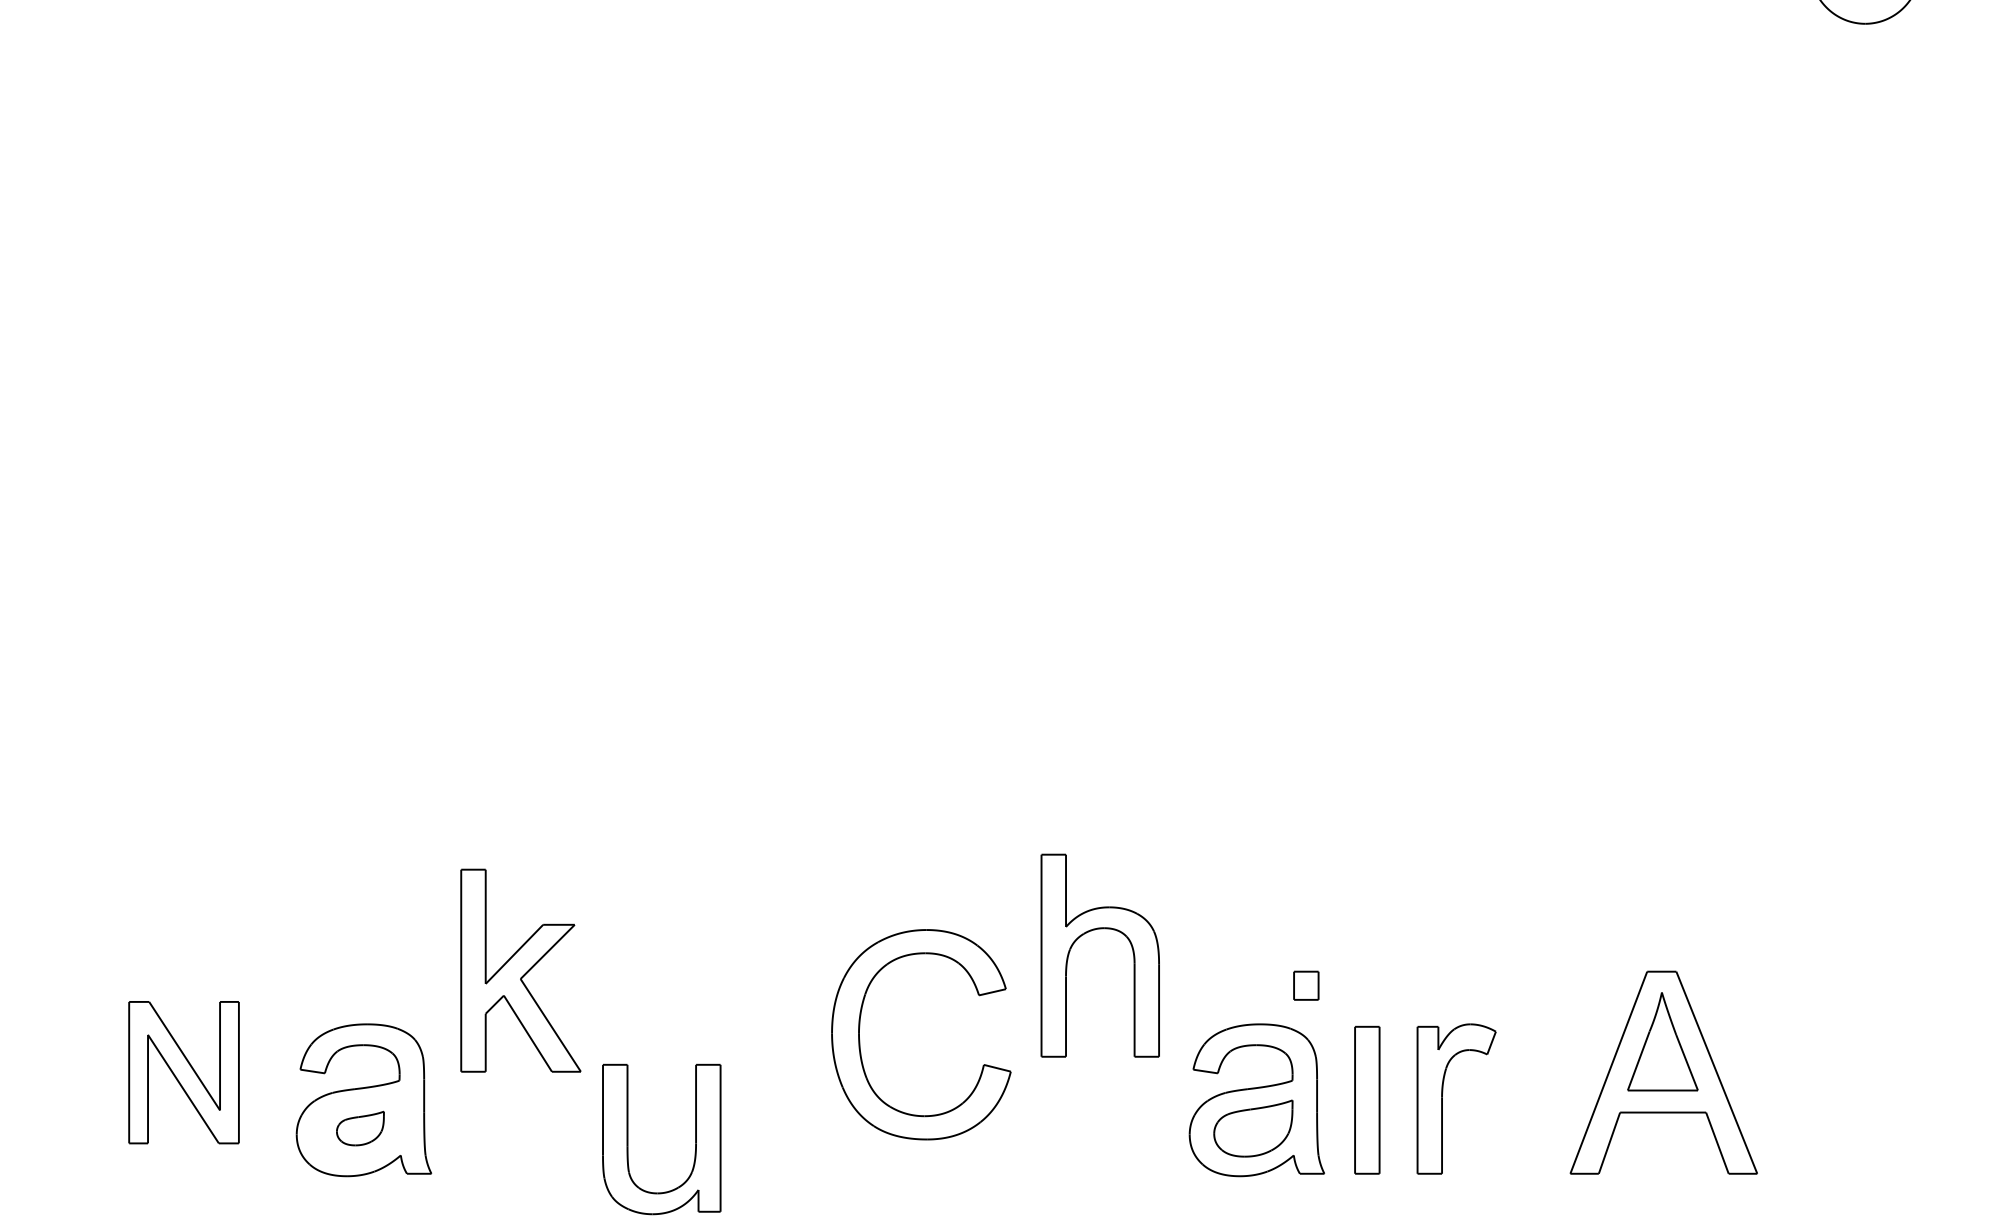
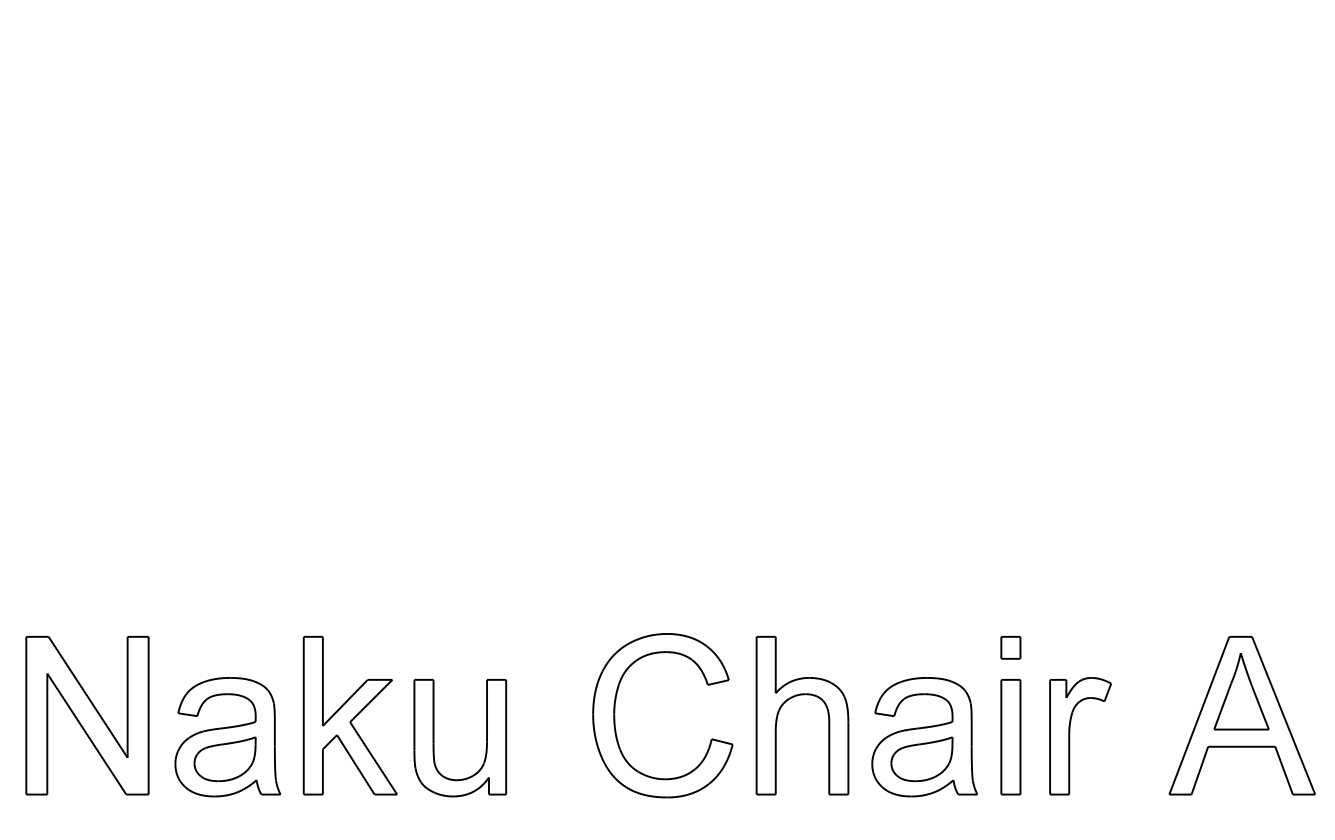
part: (1091, 931) -> (795, 696), moved
part: (520, 970) -> (350, 715), moved
part: (1306, 985) -> (1011, 647), moved
part: (860, 1040) -> (615, 720), moved
part: (183, 1072) -> (87, 715), size x1.43
part: (360, 1128) -> (225, 759), size x1.67
part: (628, 1139) -> (434, 738), moved

